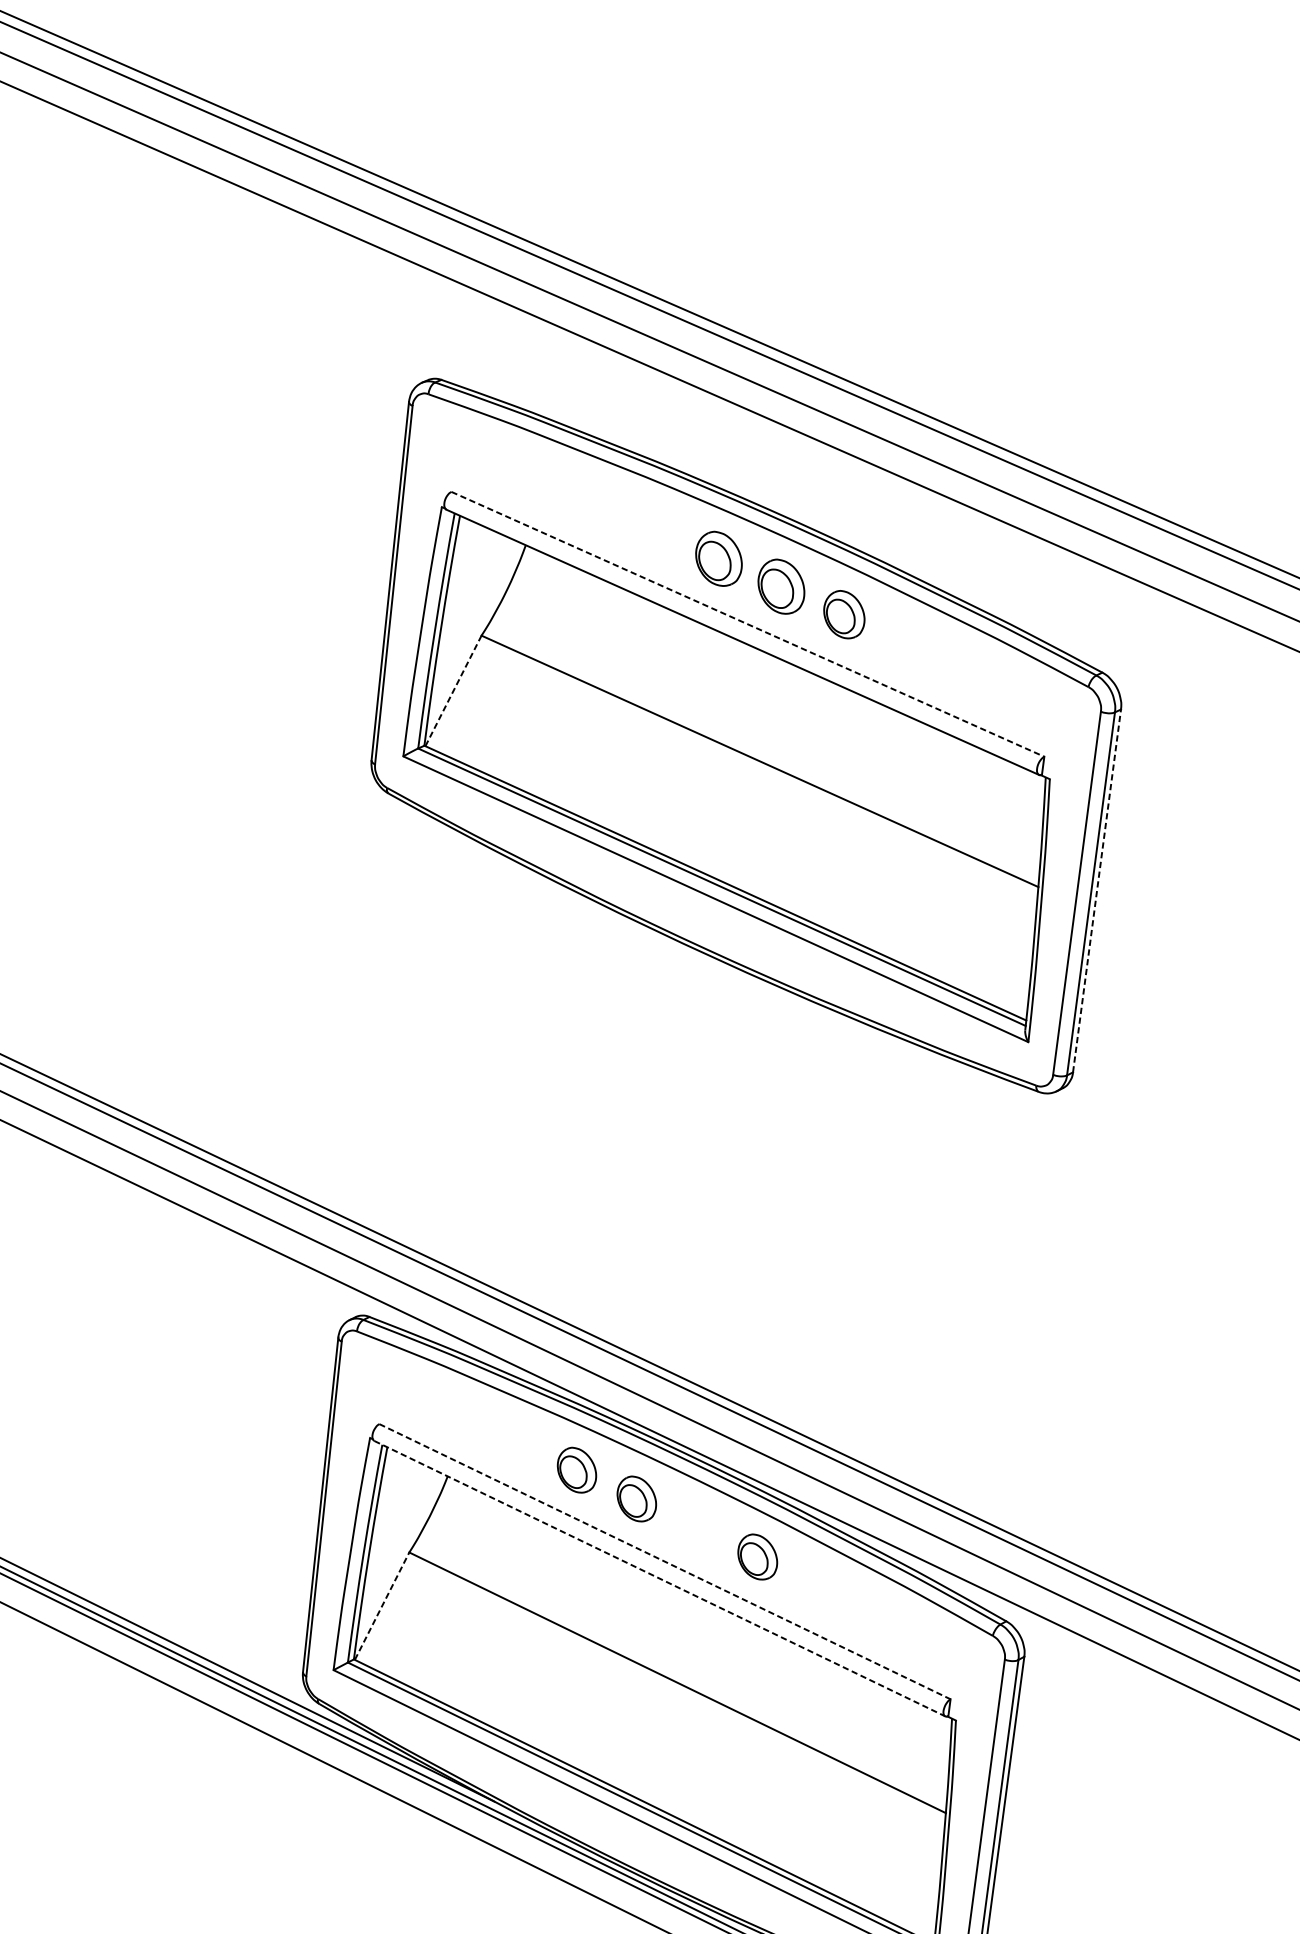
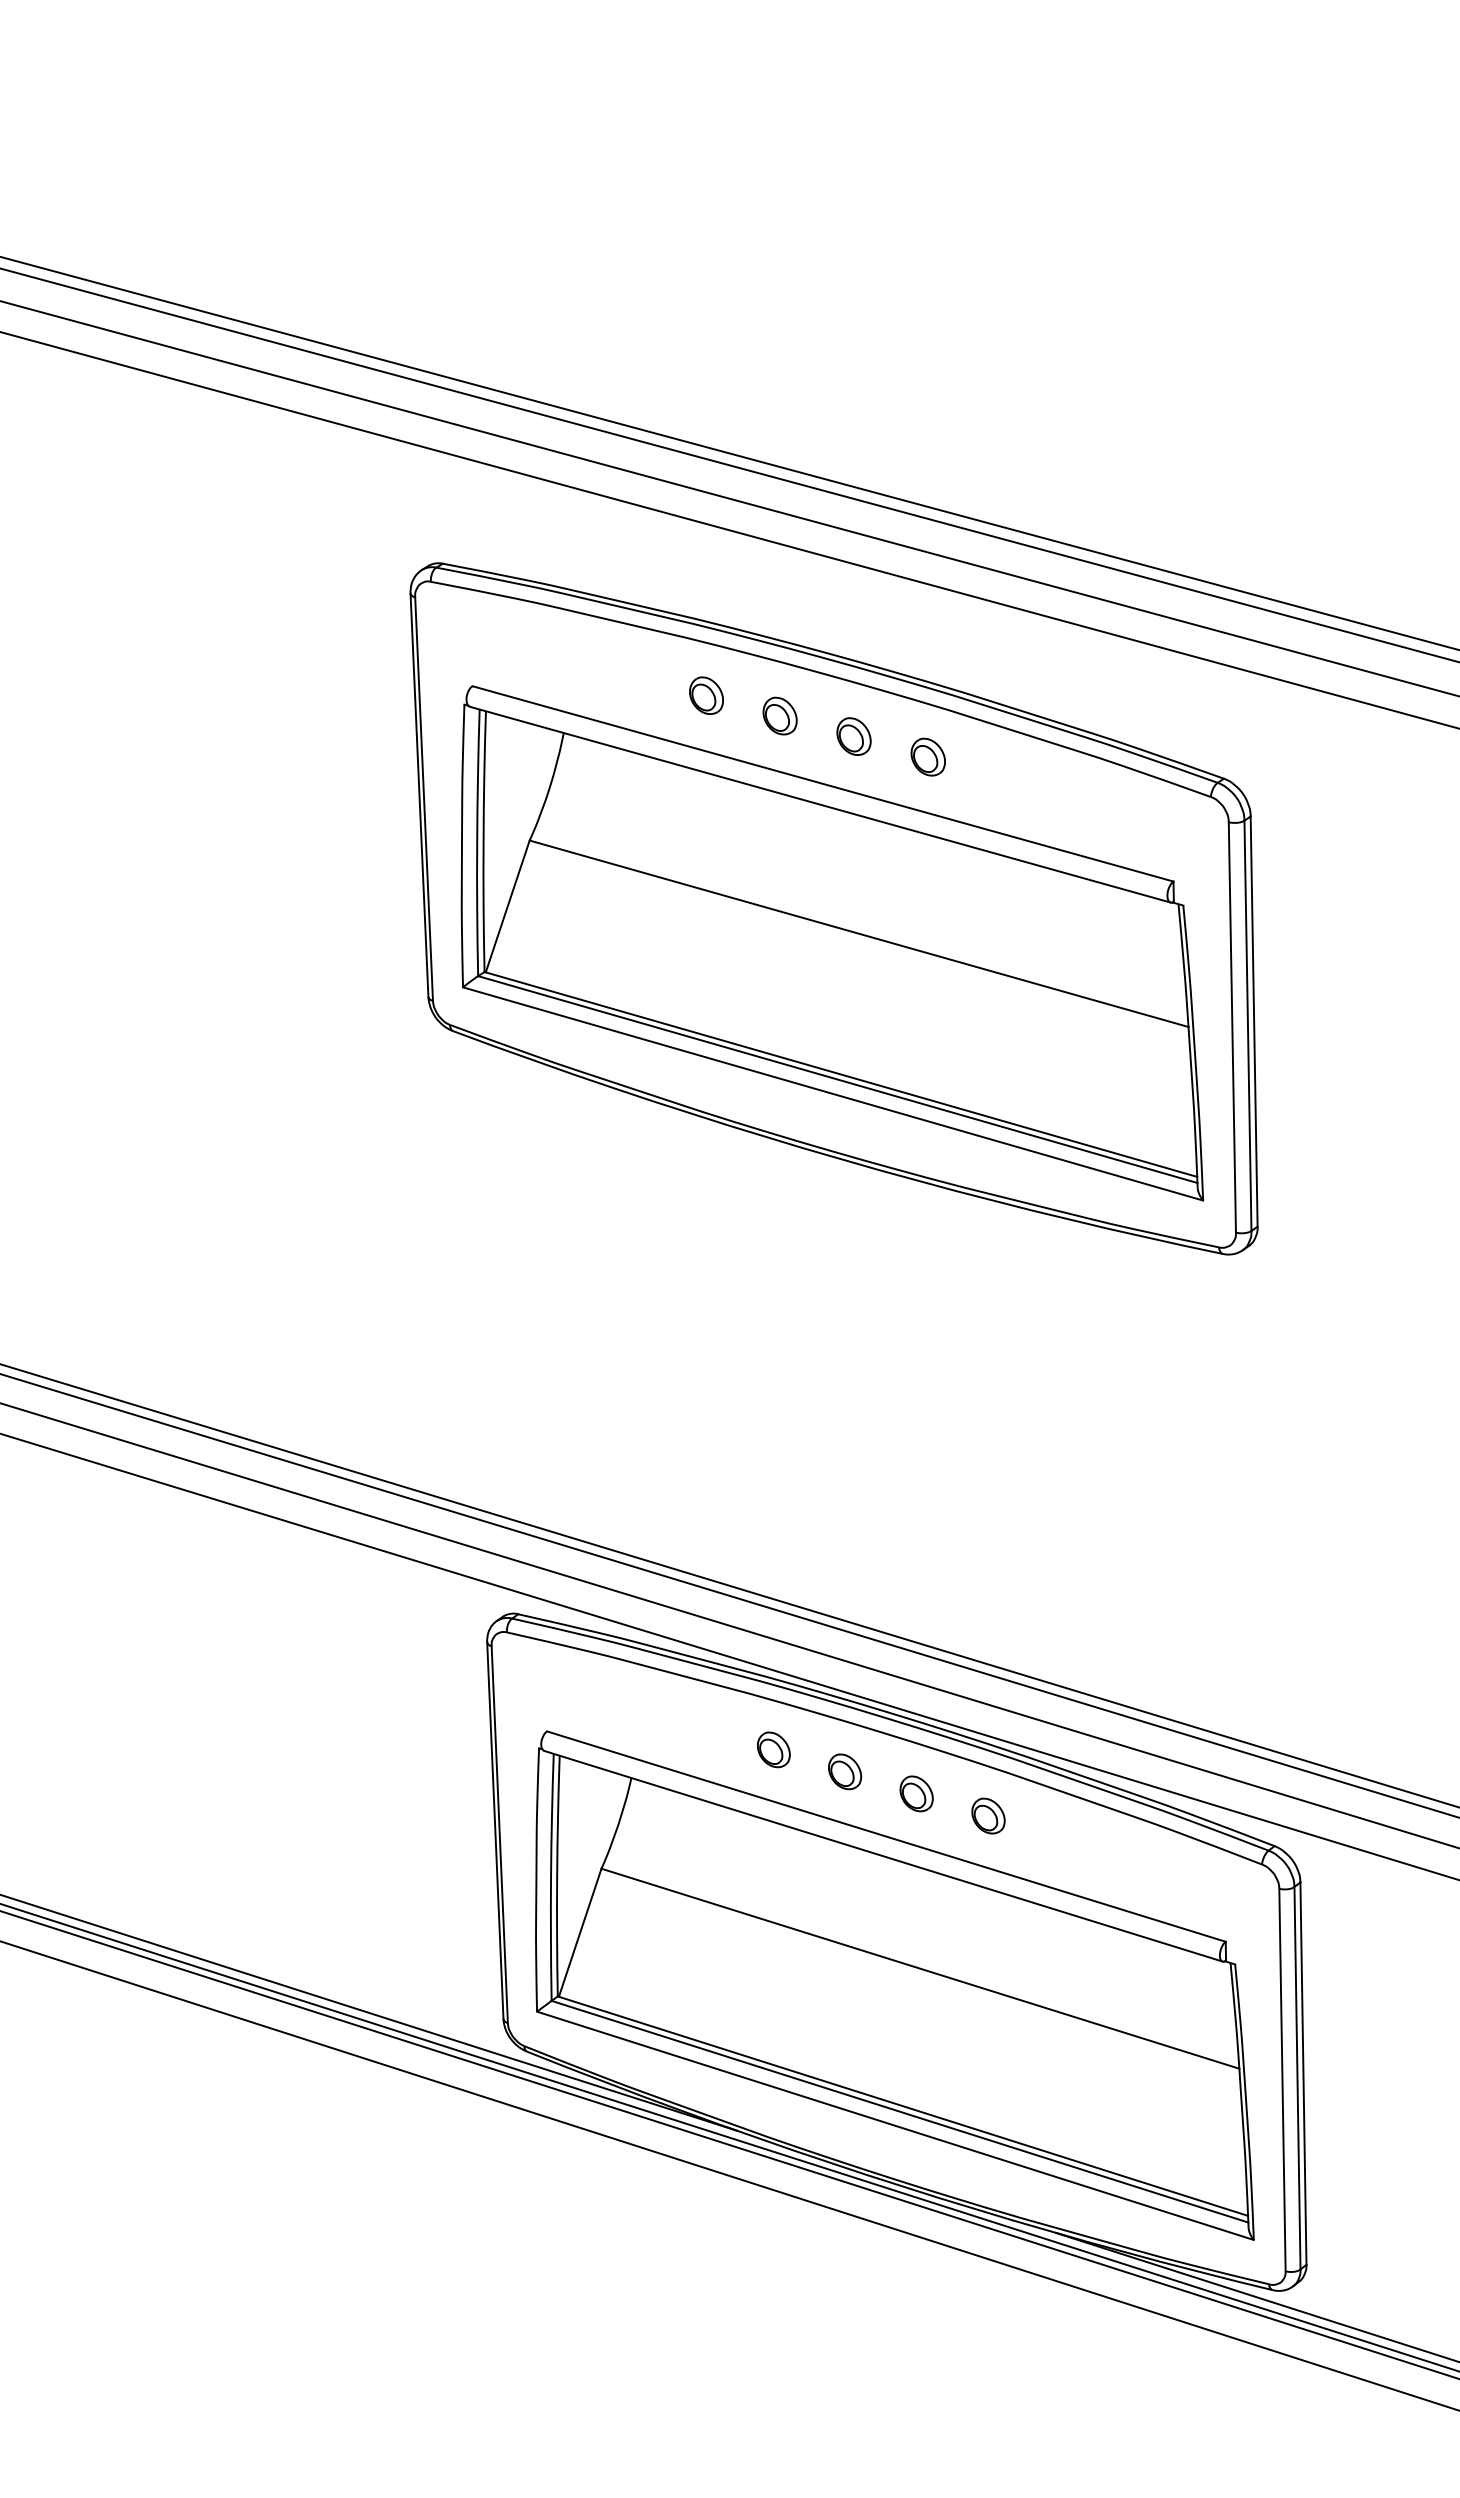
part: (656, 530) -> (706, 695), added
part: (718, 558) -> (779, 715), size x0.62
part: (781, 586) -> (853, 736), size x0.62
part: (843, 613) -> (927, 756), size x0.71
line: (748, 624) -> (823, 783), dashed -> solid
line: (453, 690) -> (507, 906), dashed -> solid
line: (1097, 890) -> (1254, 1021), dashed -> solid
part: (576, 1469) -> (773, 1749), size x0.71
part: (637, 1498) -> (845, 1771), size x0.71
part: (697, 1527) -> (916, 1793), added
part: (757, 1556) -> (988, 1815), size x0.71
line: (665, 1561) -> (886, 1836), dashed -> solid
line: (659, 1578) -> (883, 1856), dashed -> solid
line: (382, 1606) -> (580, 1932), dashed -> solid

